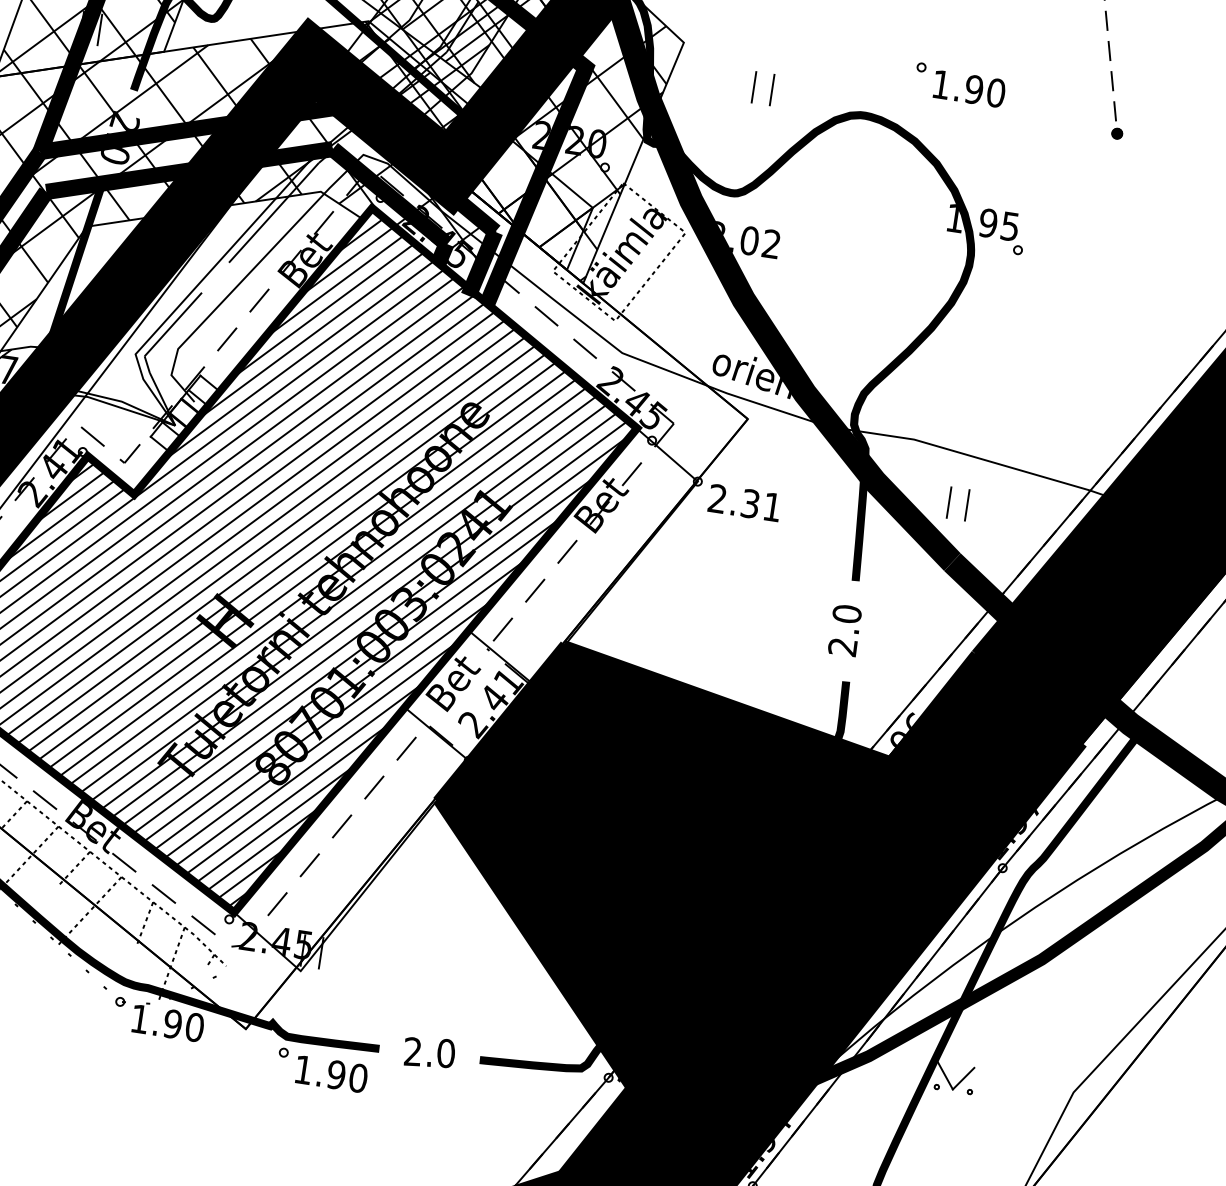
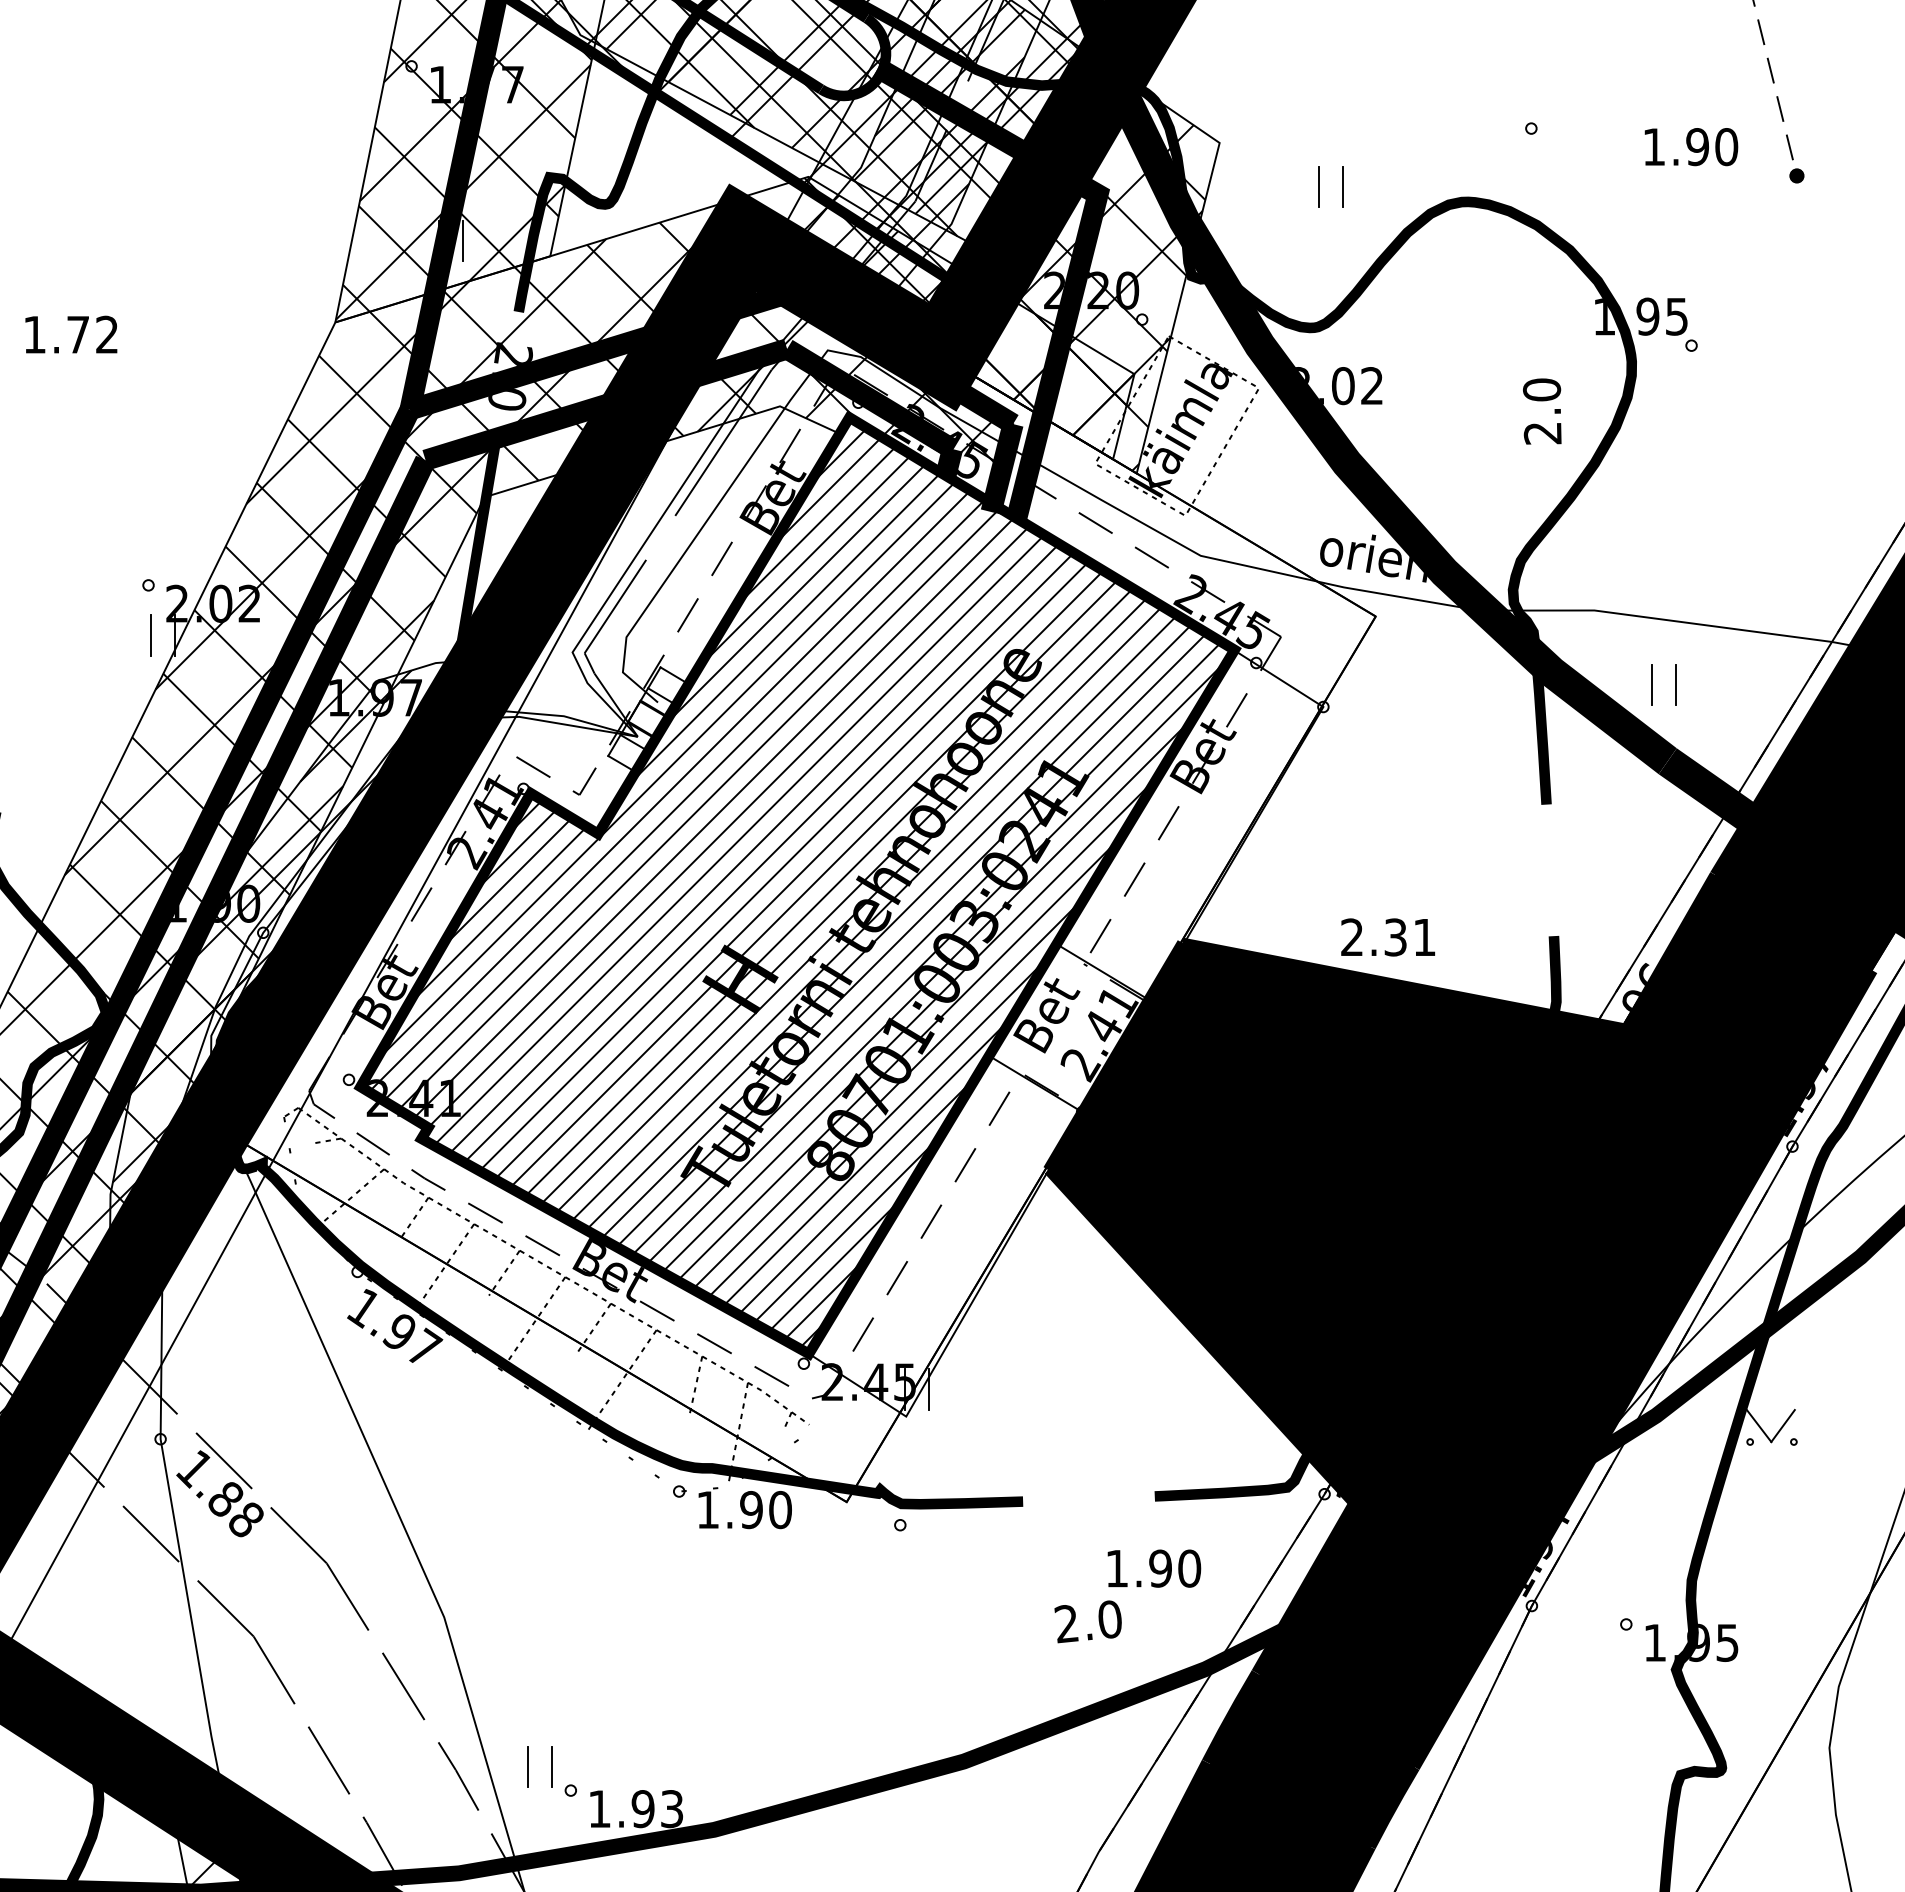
text: (969, 89) -> (1691, 147), moved
text: (744, 502) -> (1387, 937), moved
text: (845, 630) -> (1542, 411), moved
text: (428, 1052) -> (1087, 1621), moved
text: (331, 1074) -> (1154, 1568), moved

